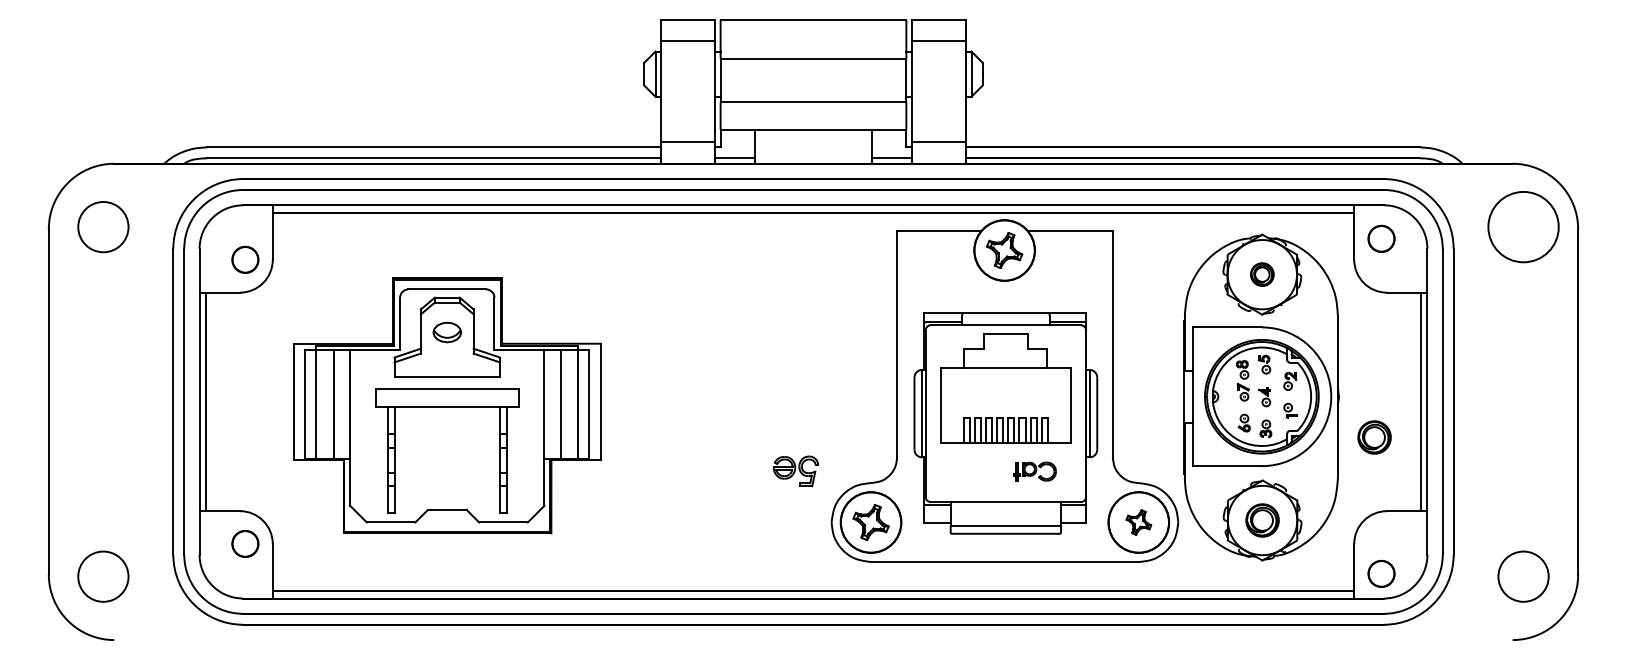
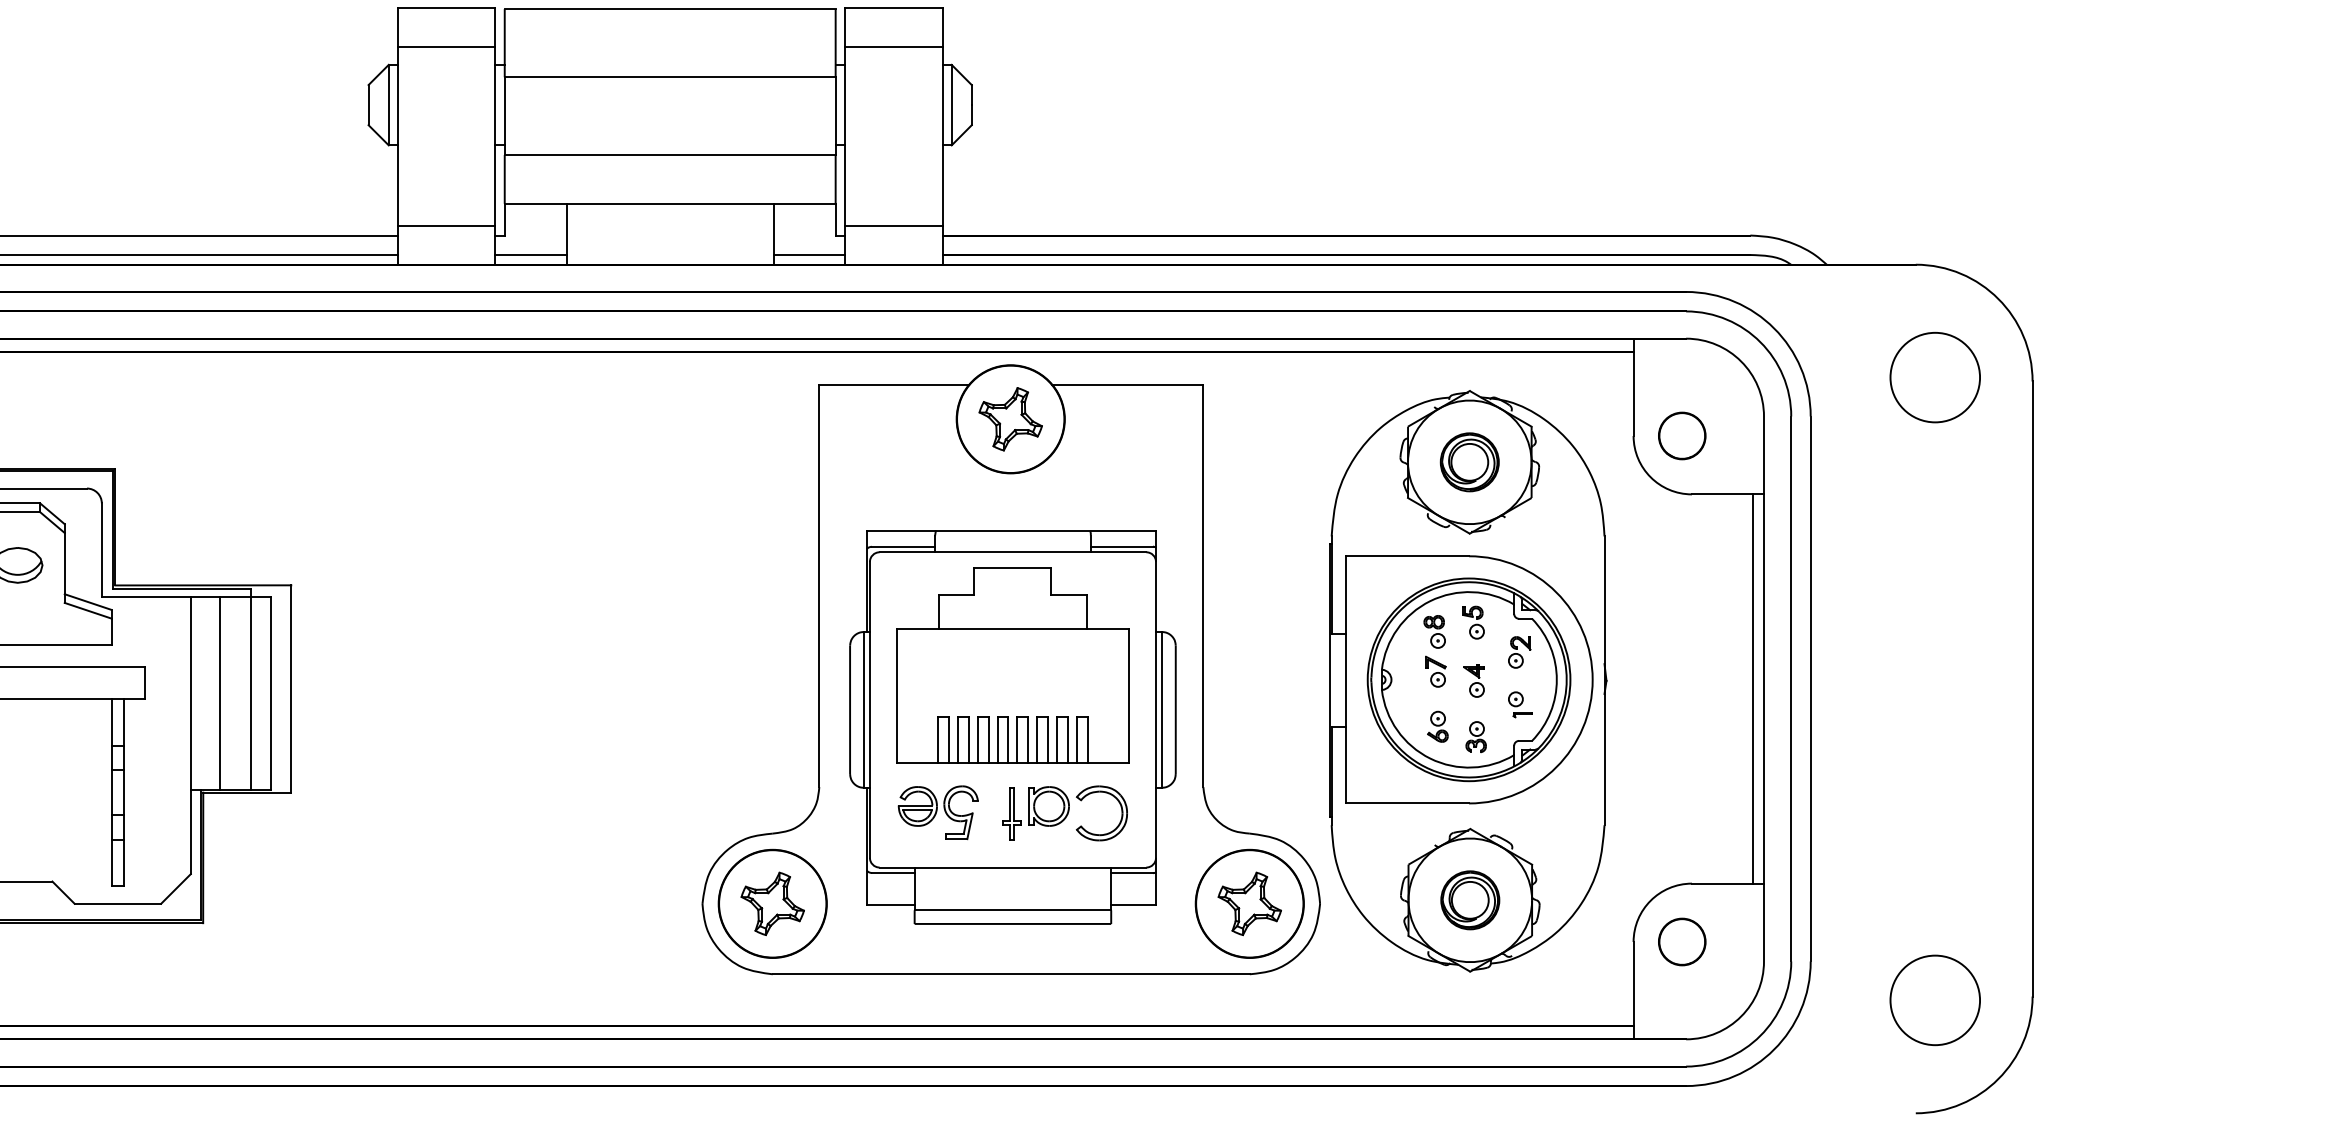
circle: (1523, 227) -> (1935, 378), size x0.71
circle: (1381, 238) -> (1682, 435), moved
part: (1262, 274) -> (1470, 462), size x1.43
part: (1374, 437) -> (1669, 752), removed
part: (795, 471) -> (937, 812), moved
part: (1034, 471) -> (1063, 812), size x1.67
part: (1138, 522) -> (1249, 903), size x1.43
circle: (1381, 573) -> (1682, 941), moved

